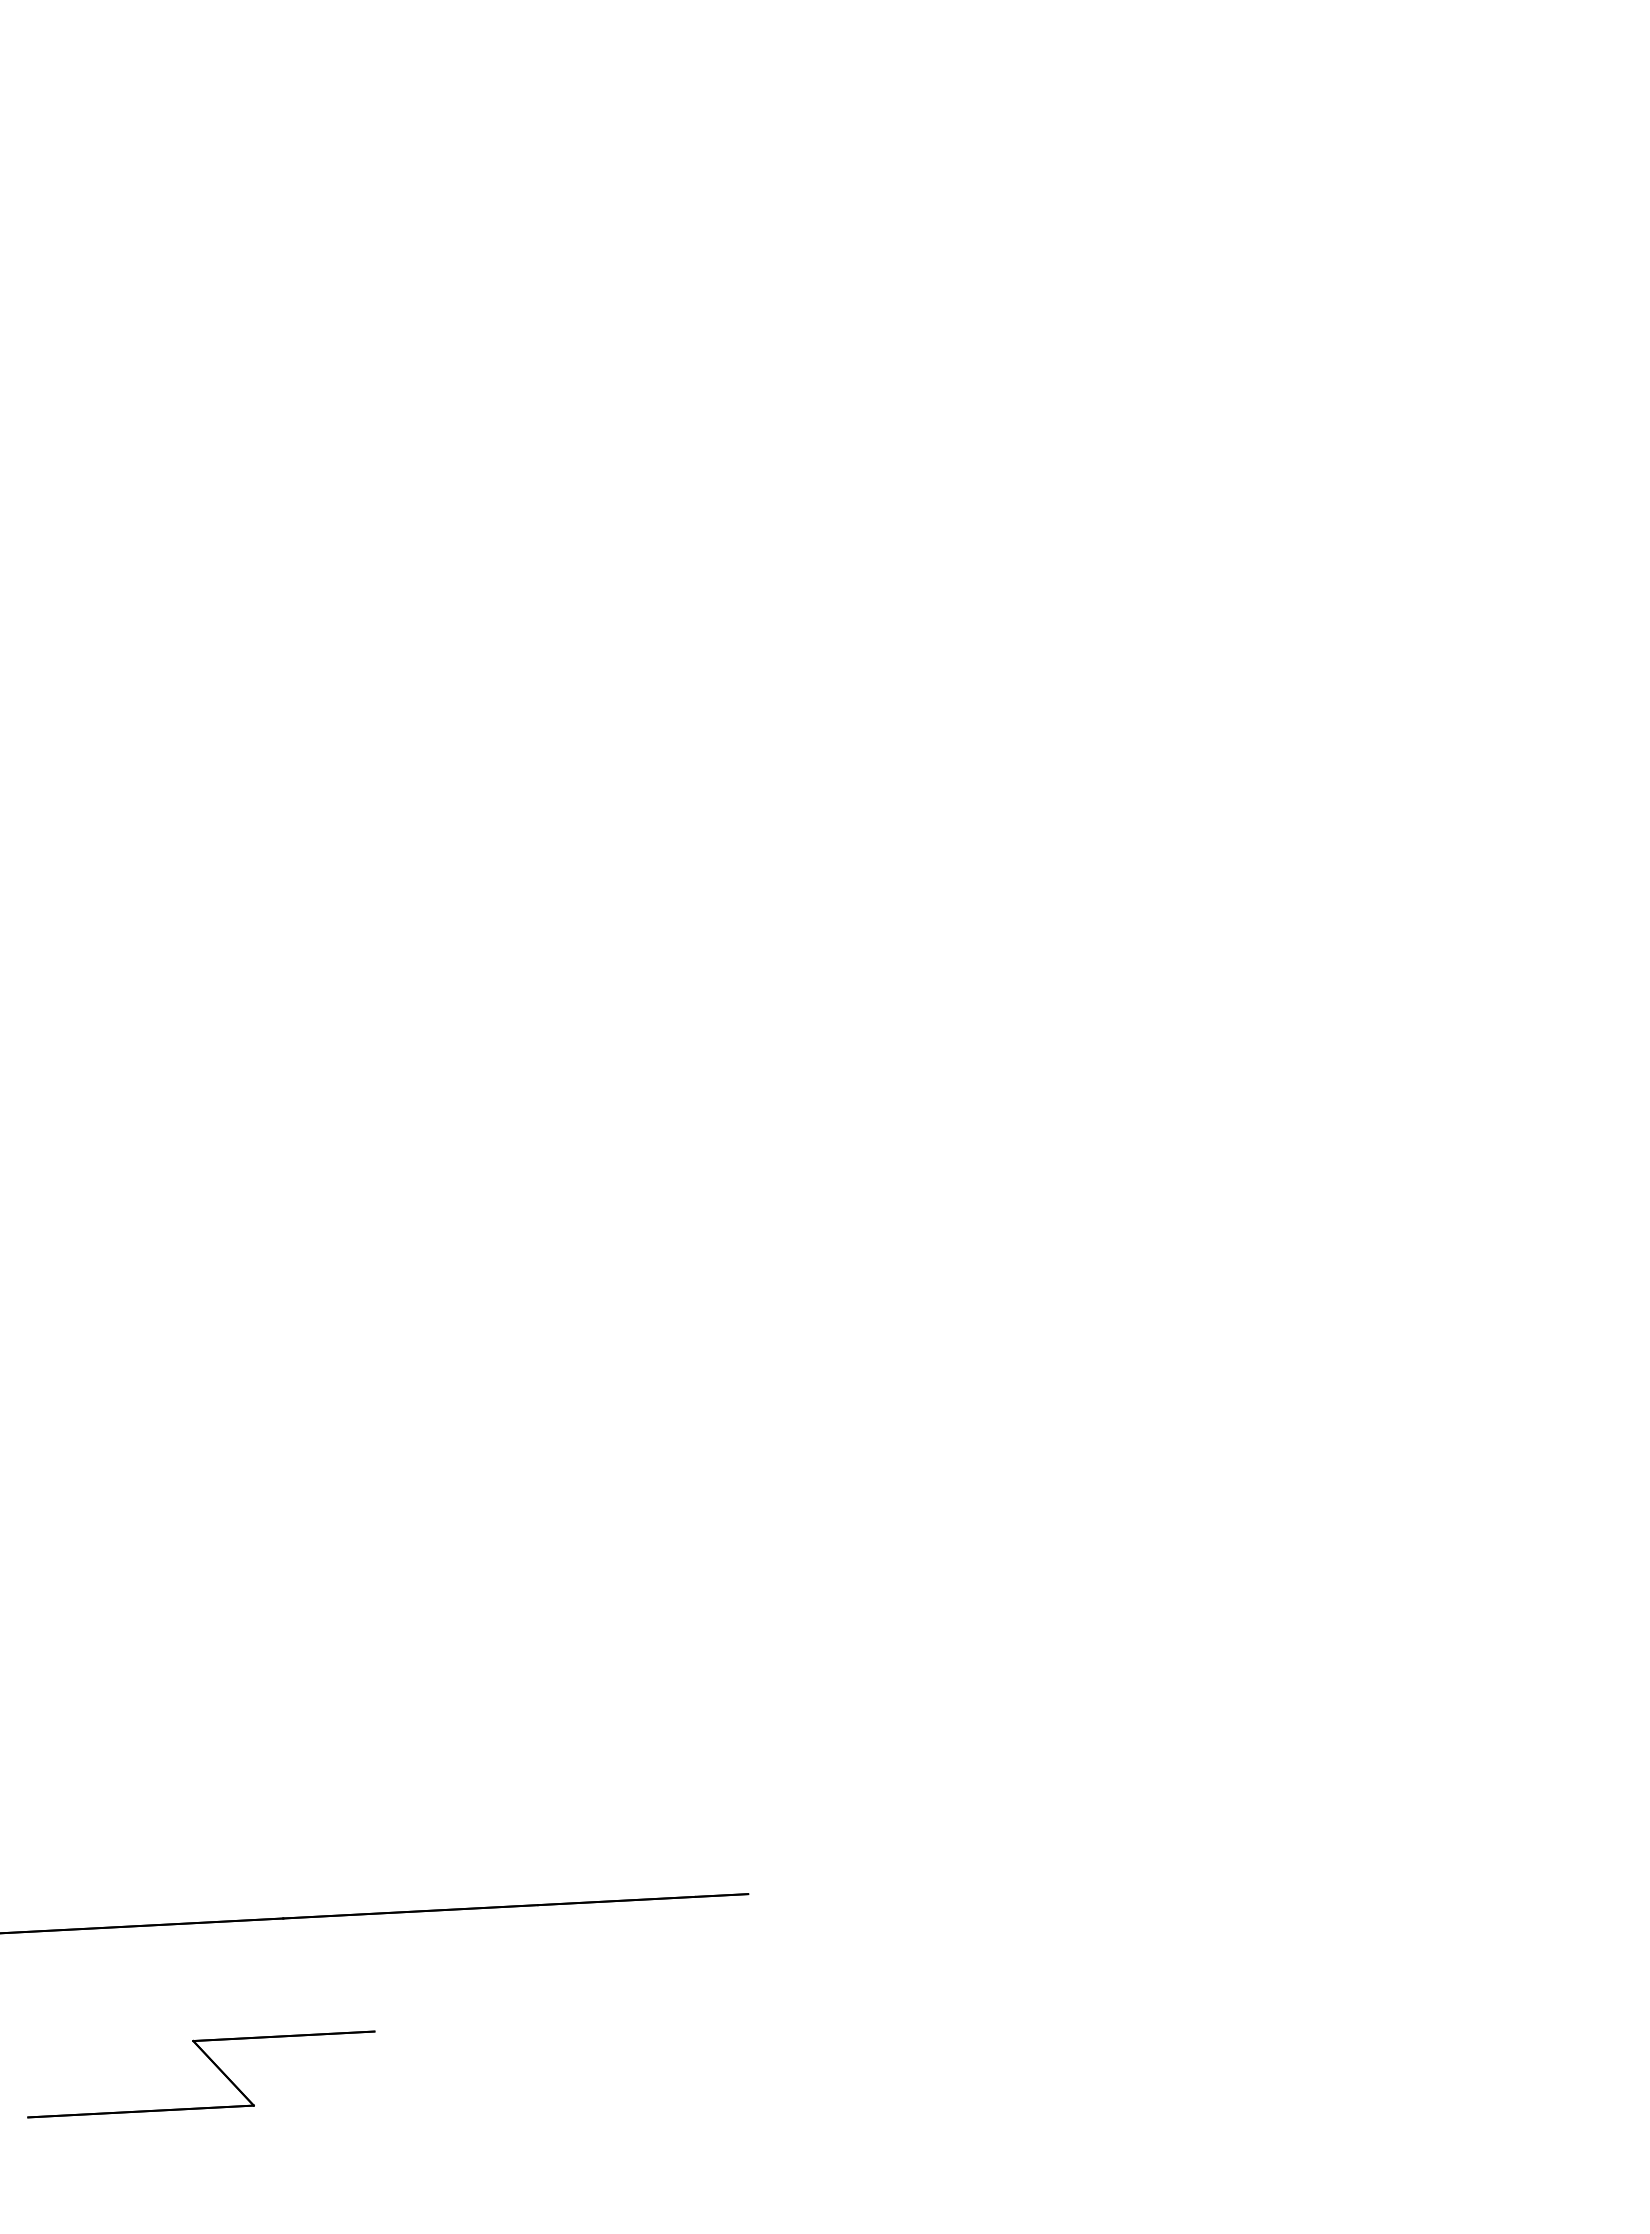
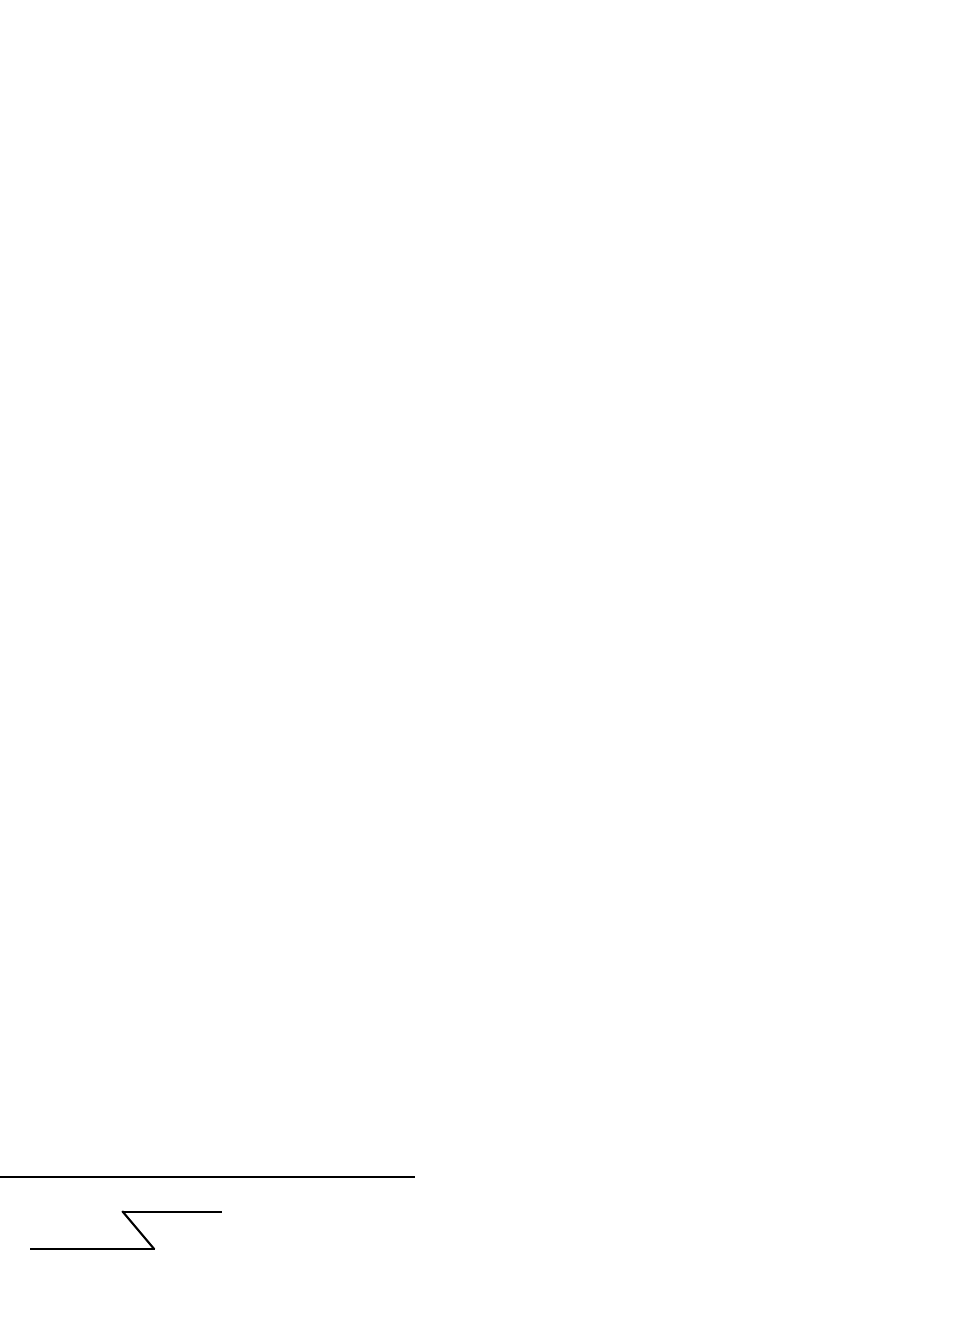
part: (212, 2065) -> (132, 1225), moved

